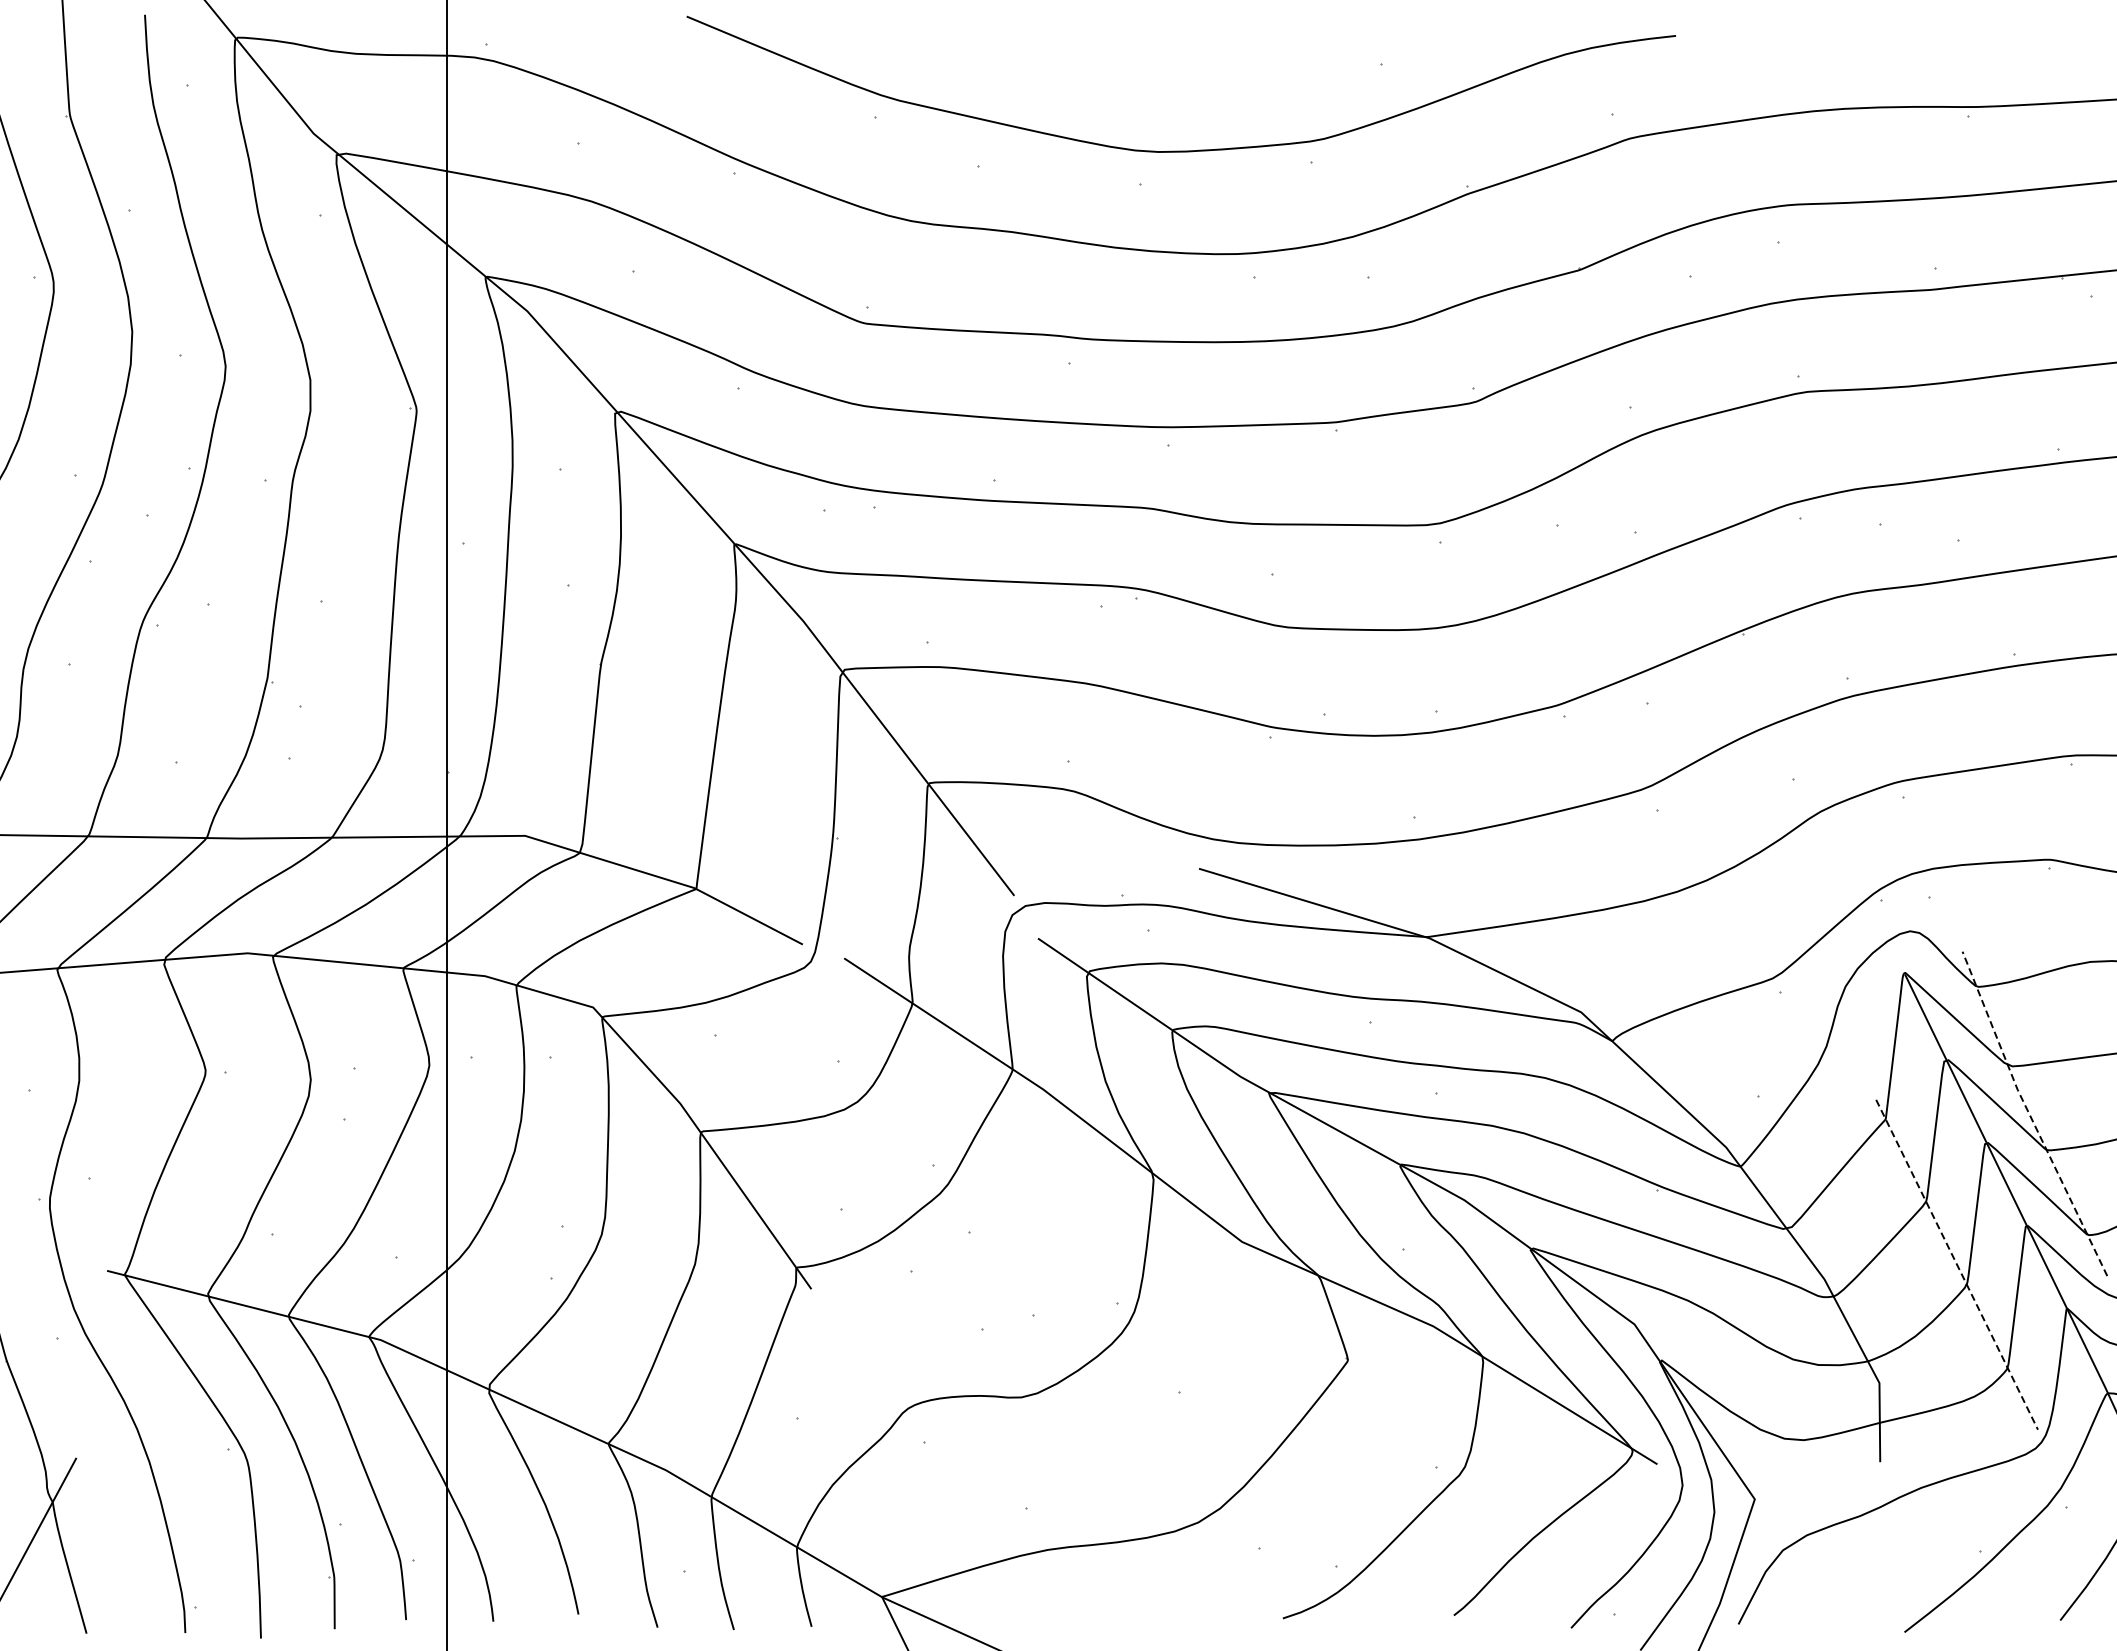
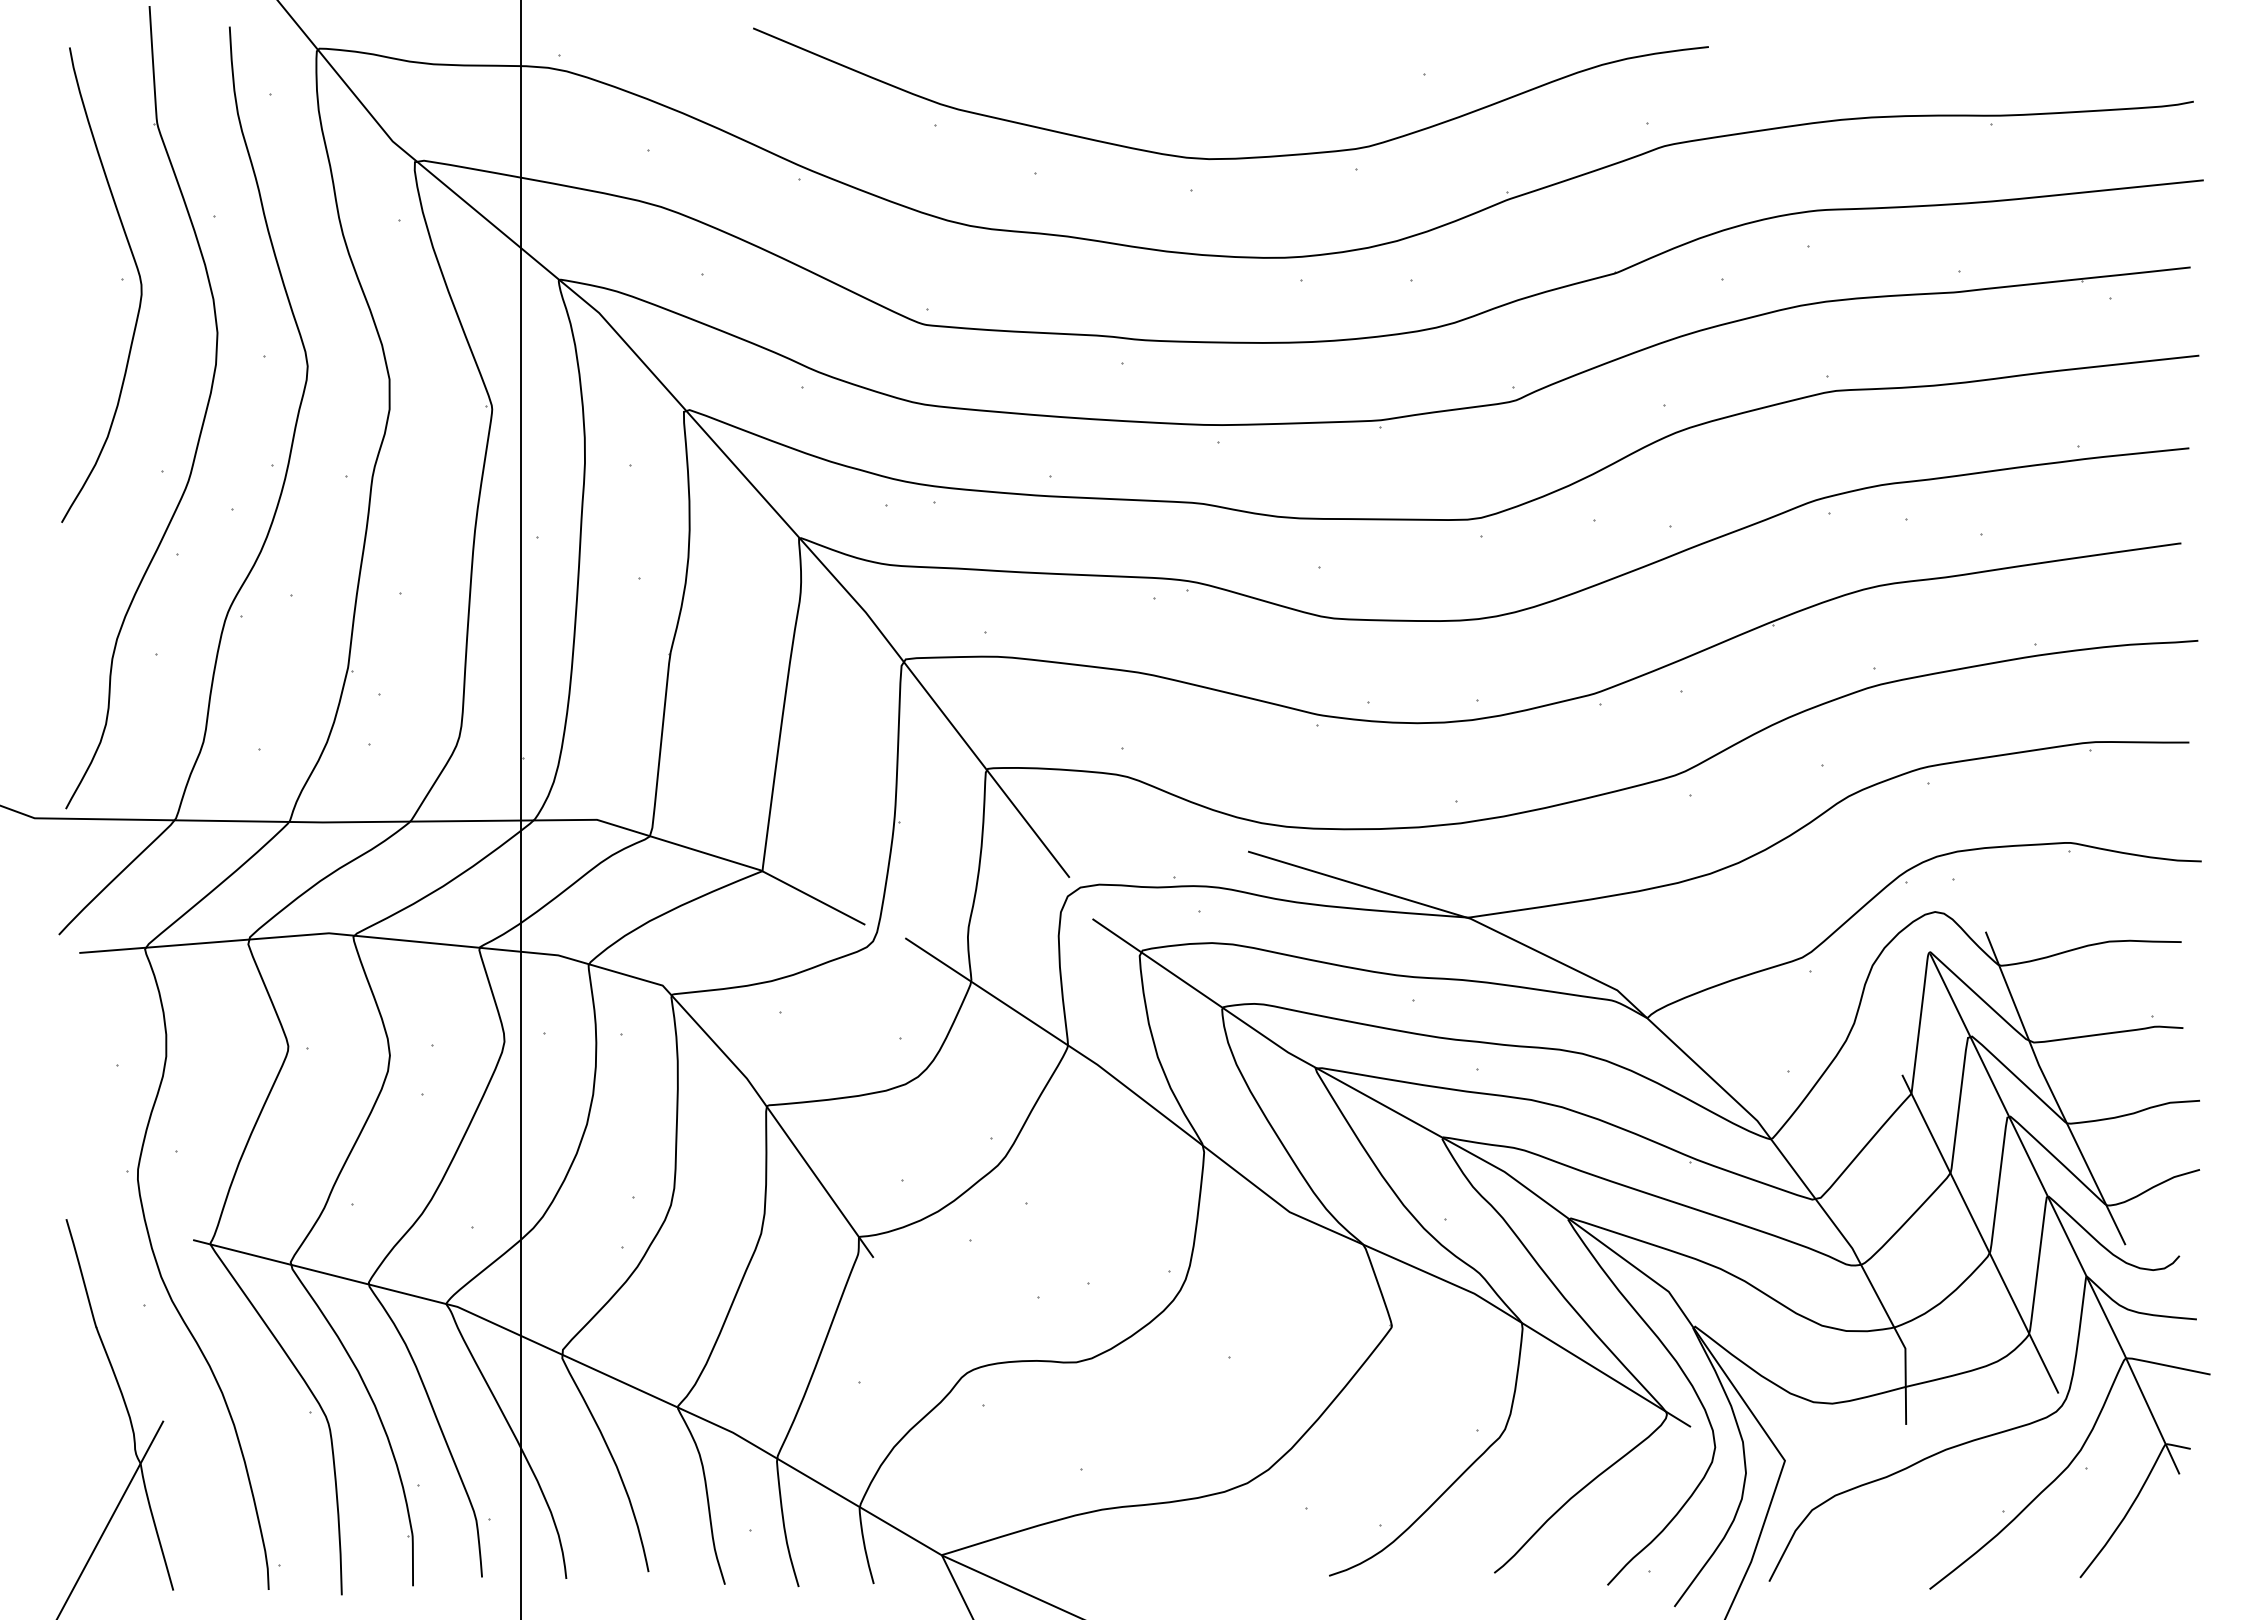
line: (2029, 1114) -> (2050, 1089), dashed -> solid
line: (1957, 1265) -> (1980, 1234), dashed -> solid

